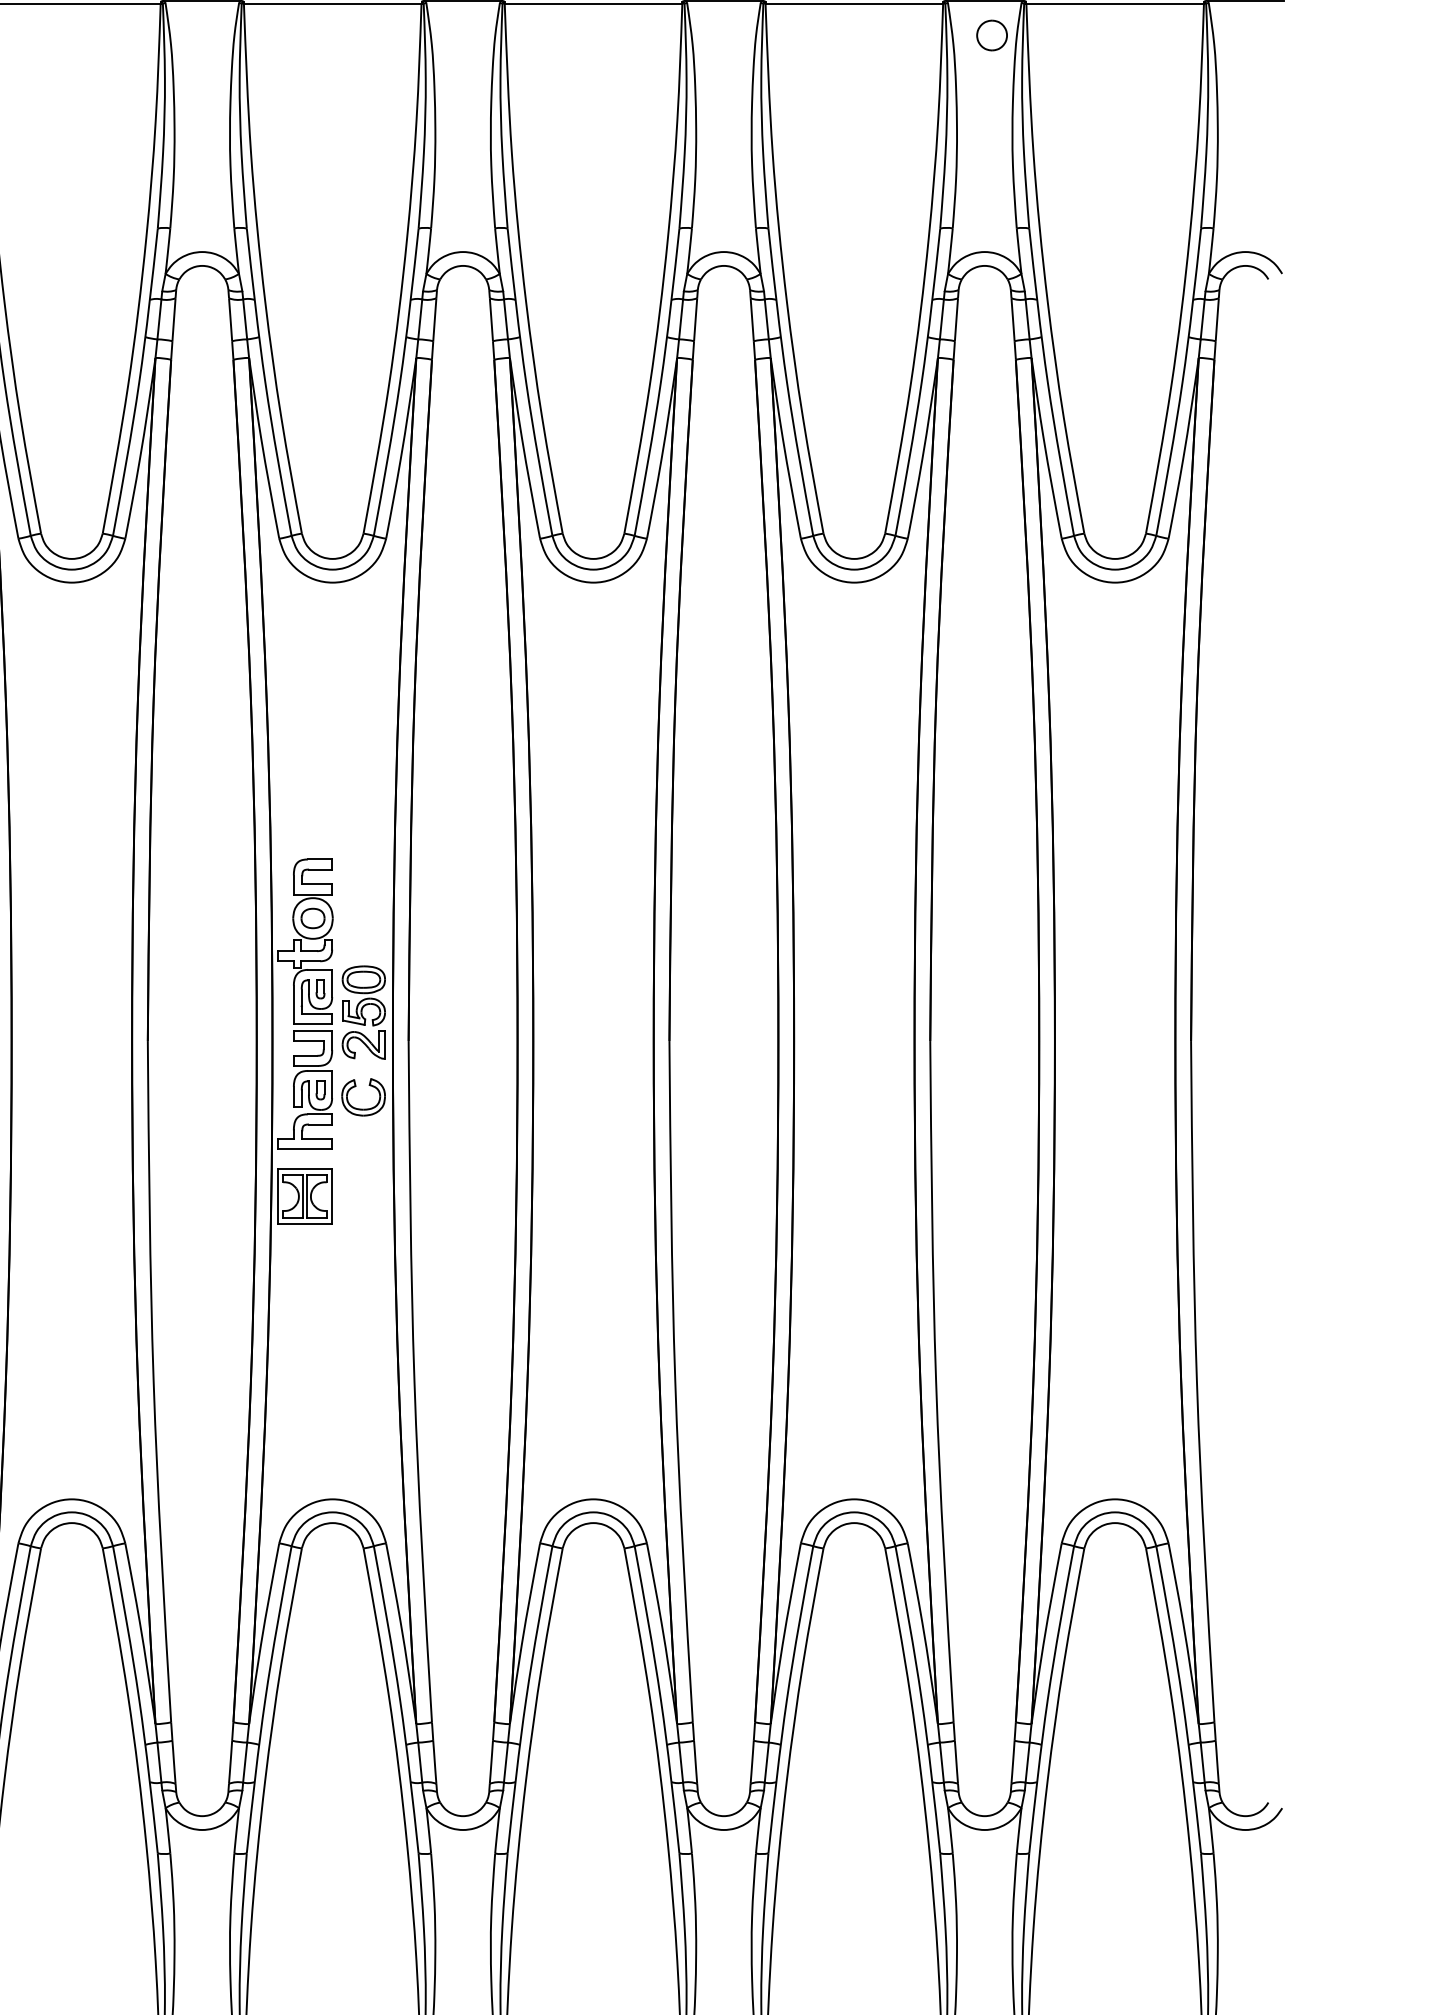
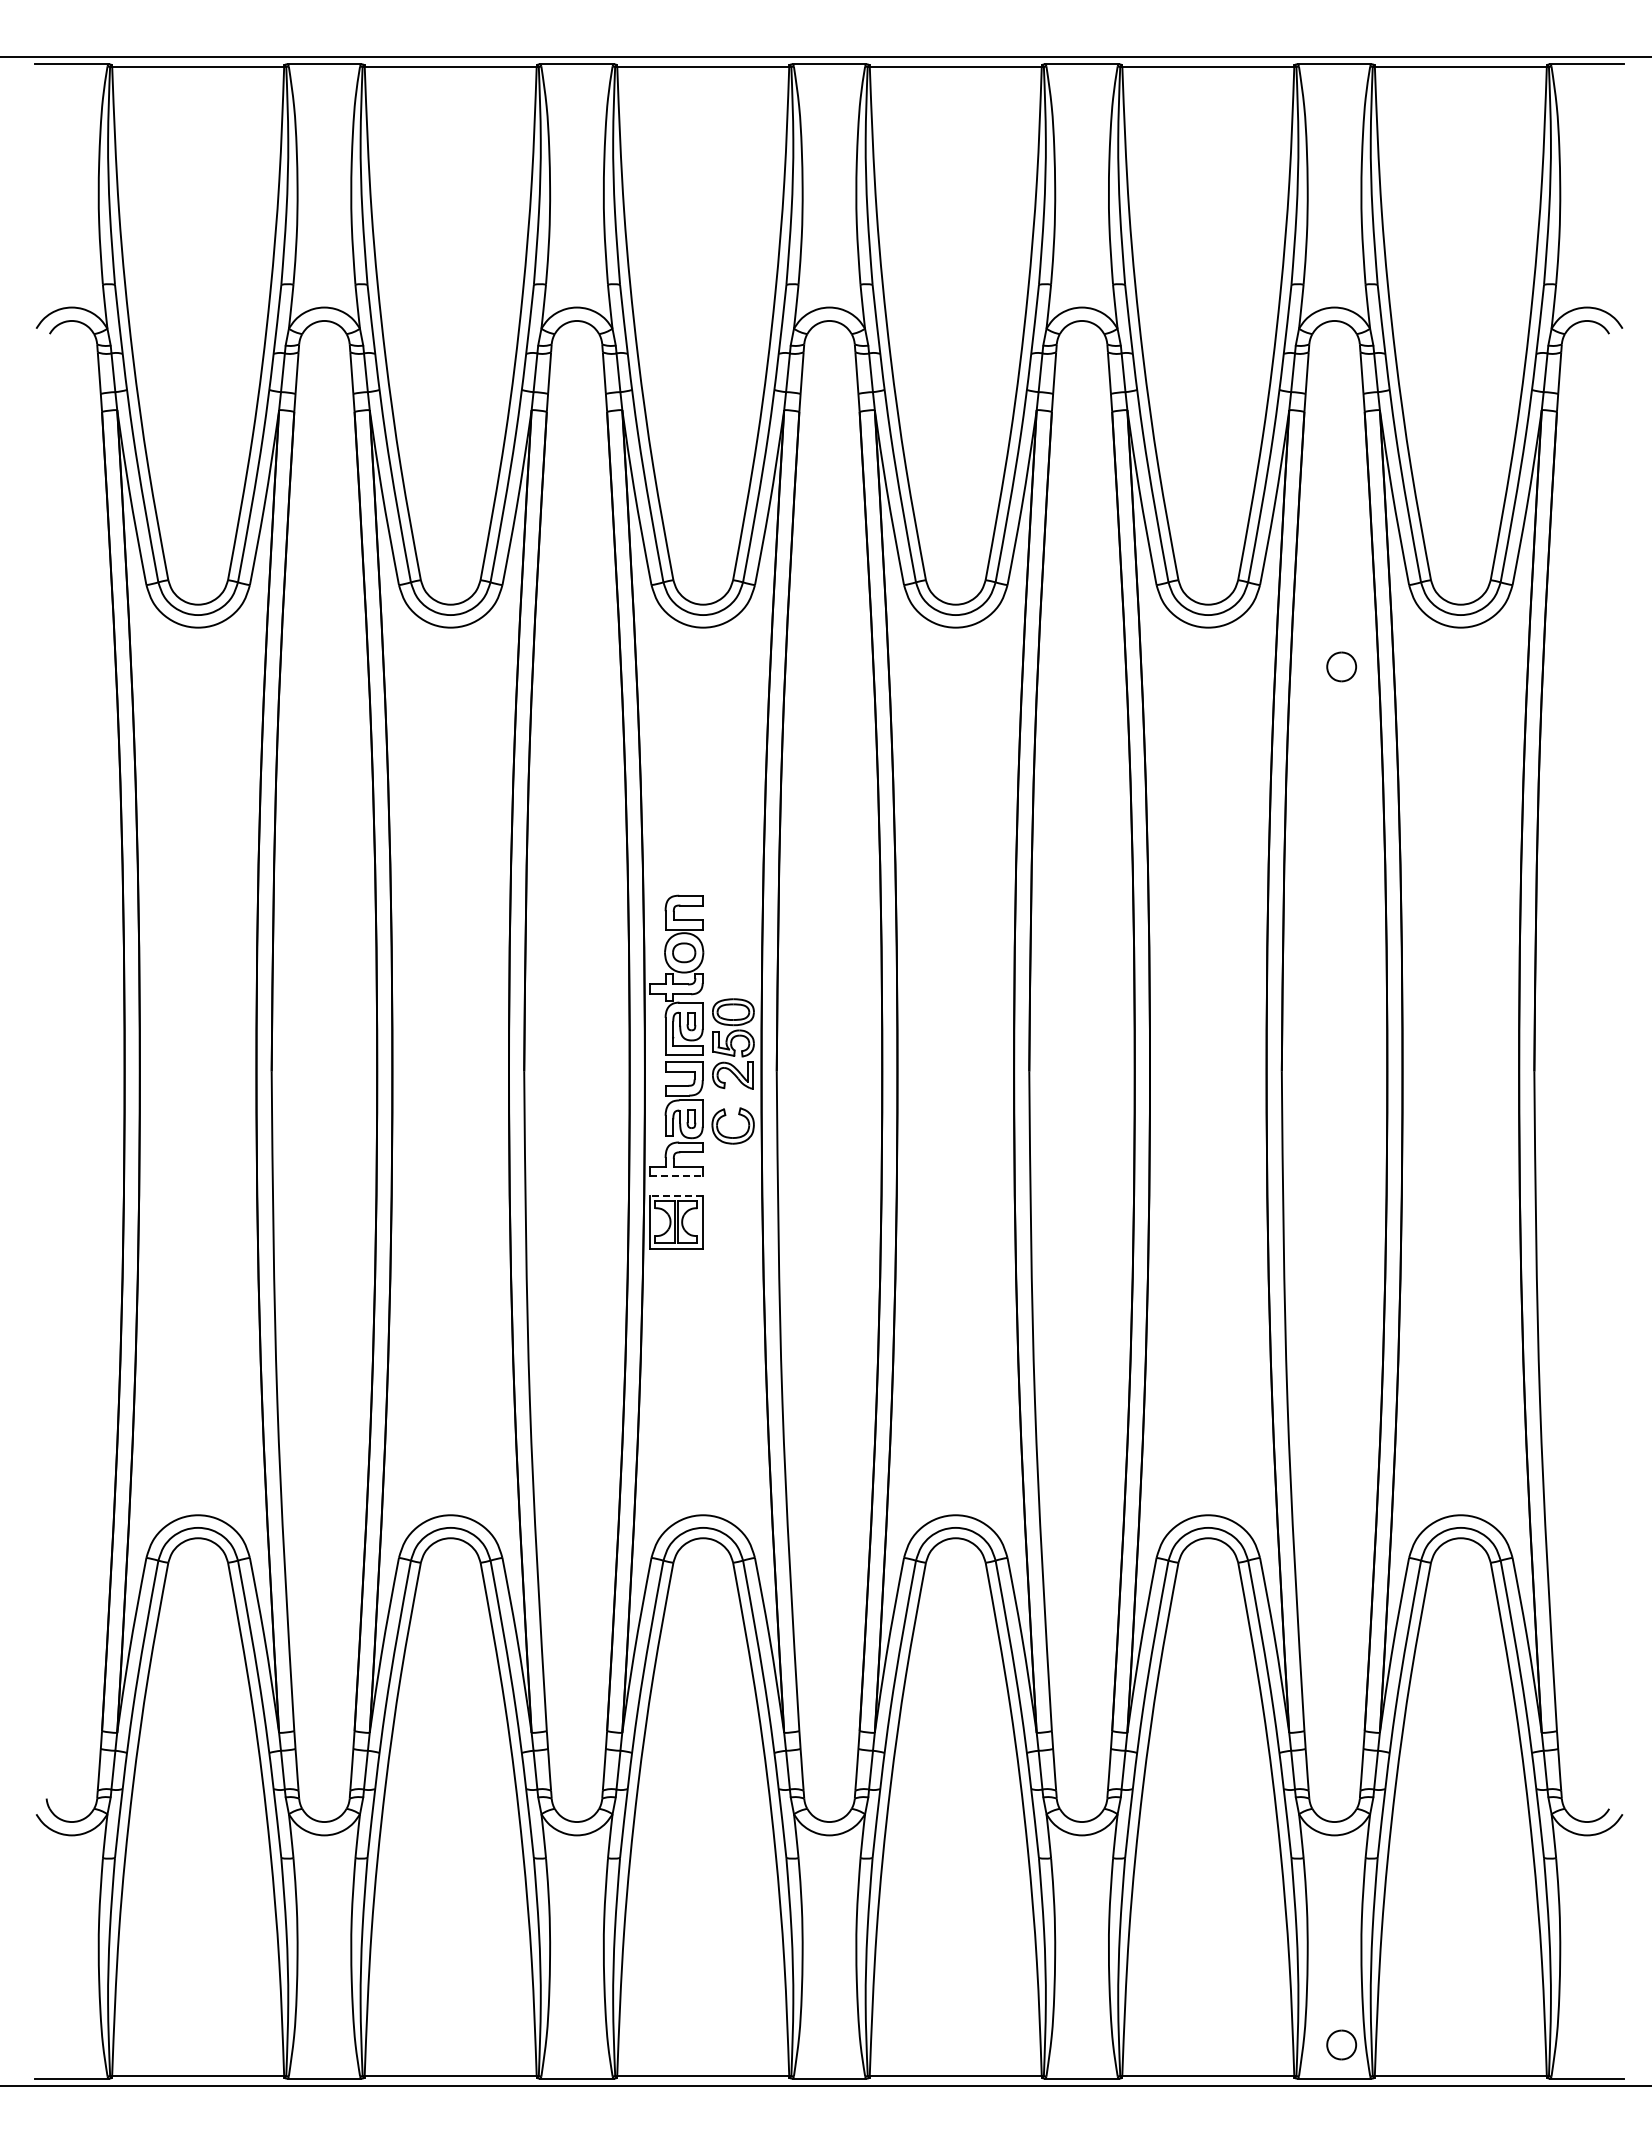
part: (991, 35) -> (1341, 666), moved
line: (305, 1149) -> (676, 1176), solid -> dashed
line: (304, 1169) -> (675, 1195), solid -> dashed

